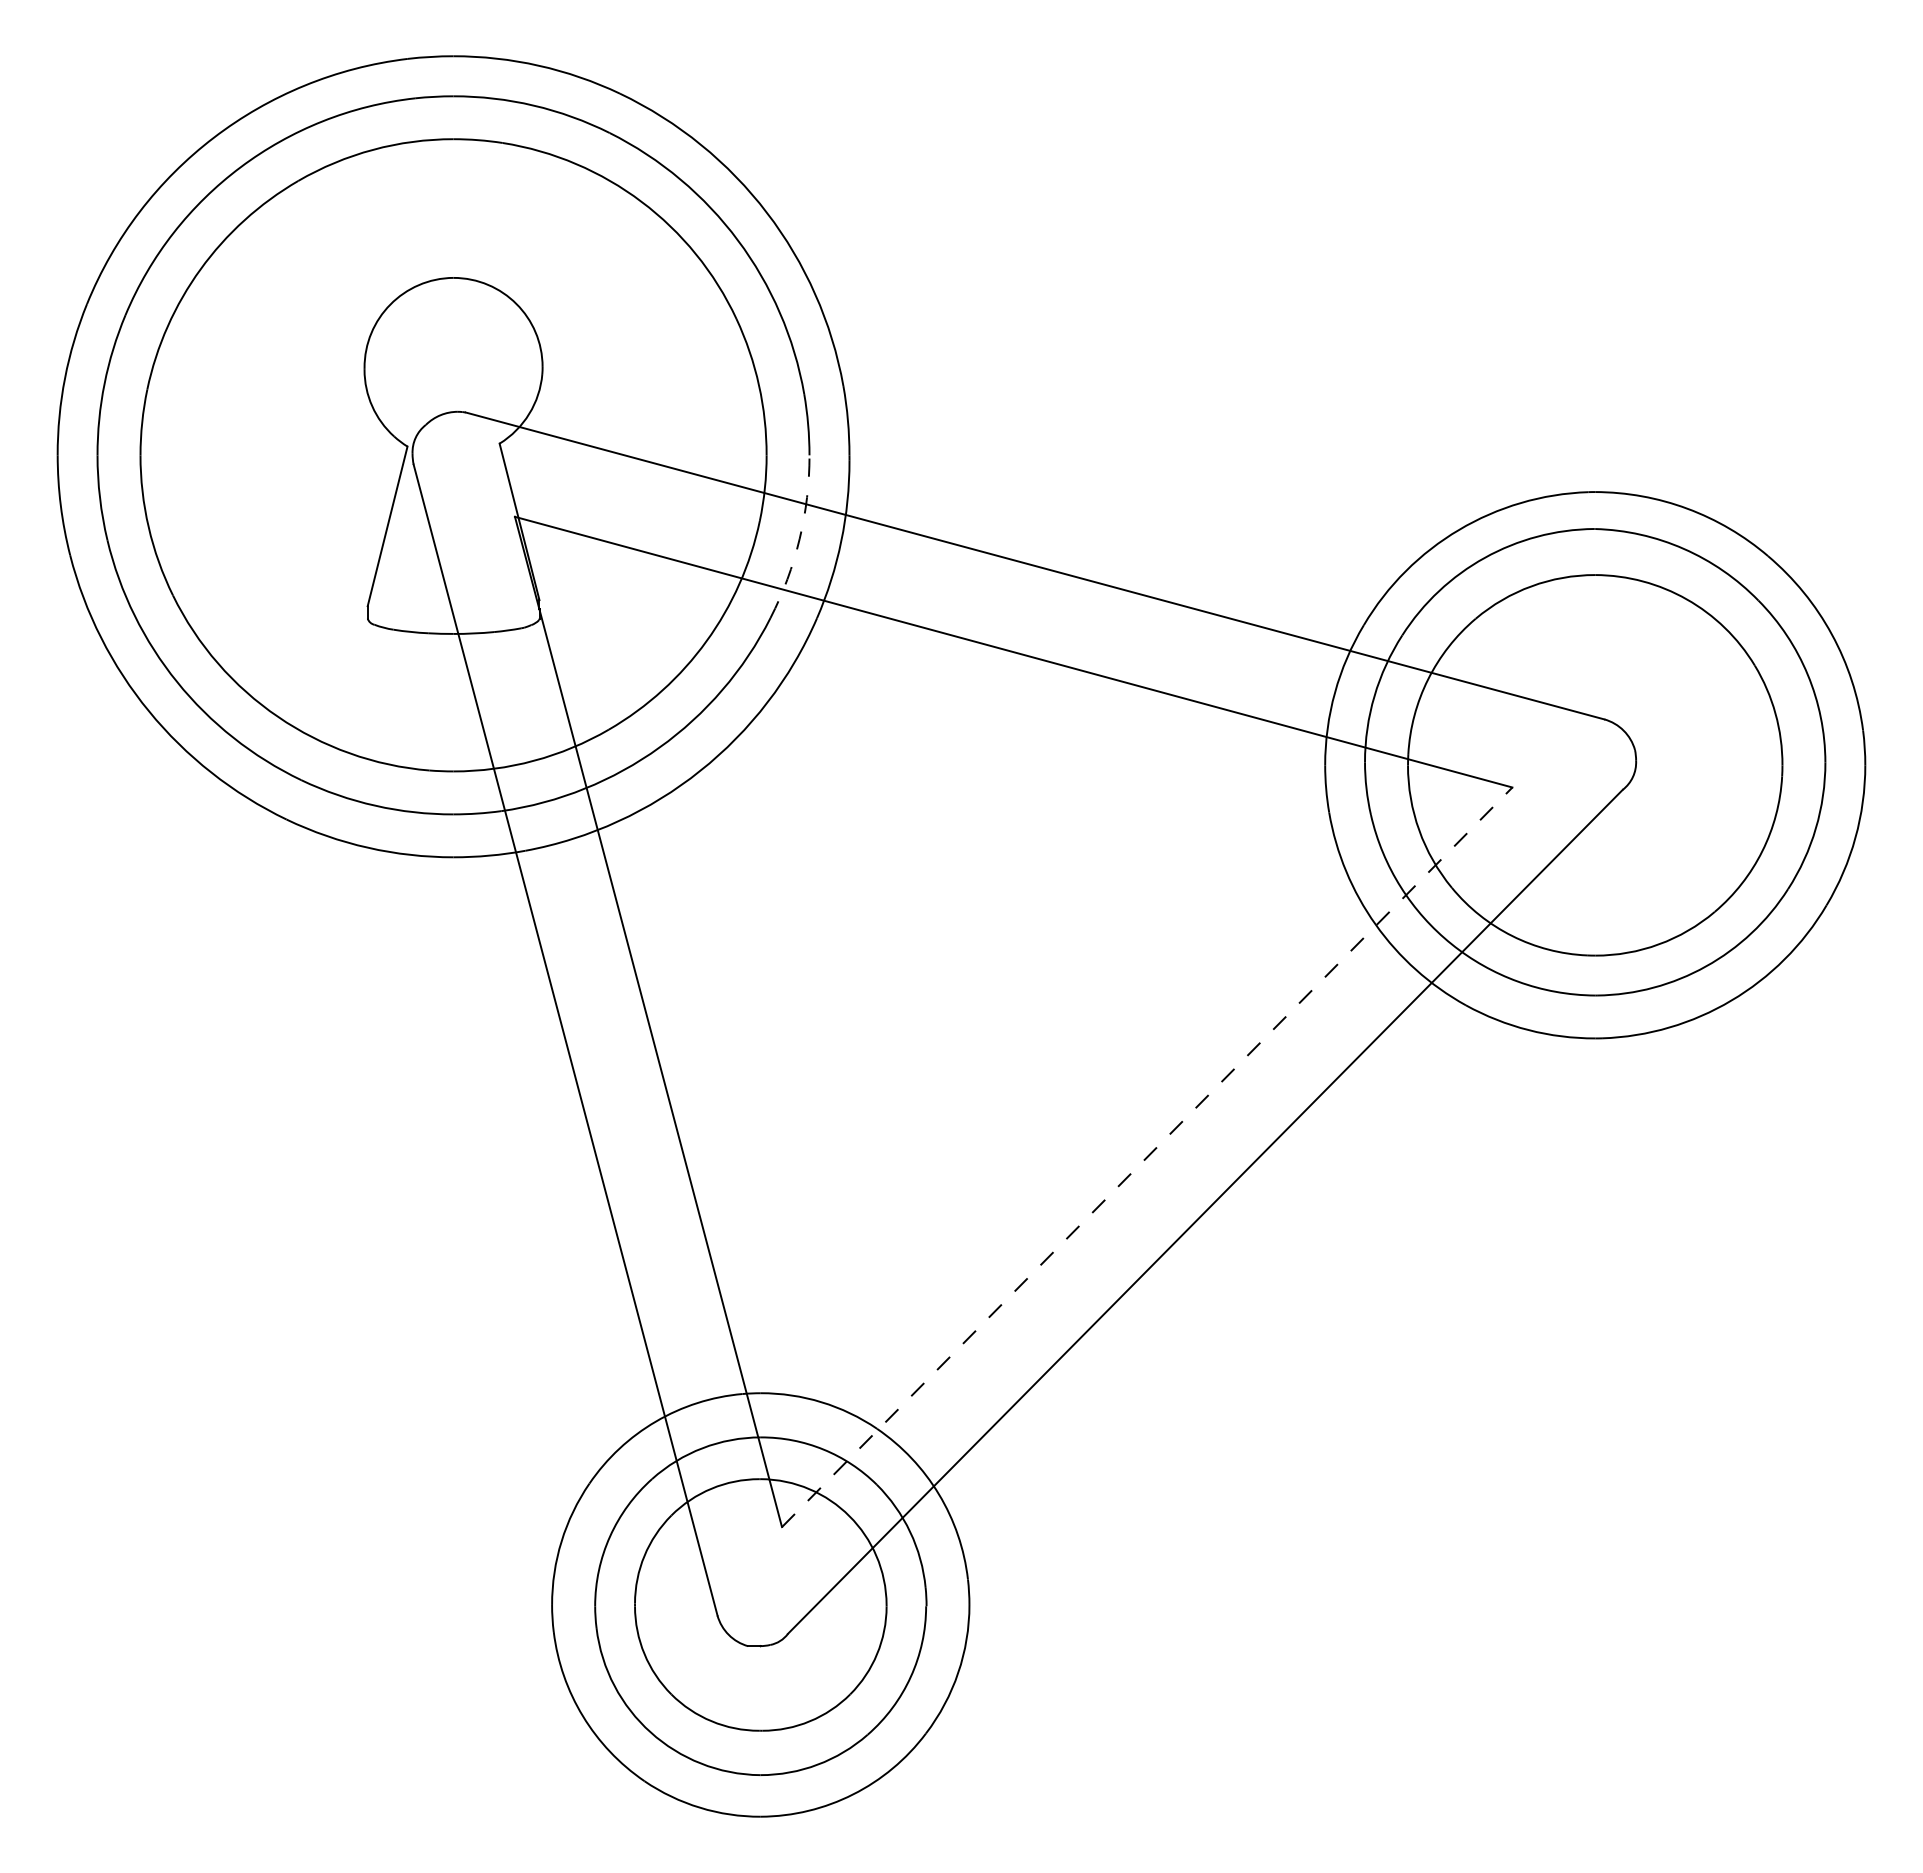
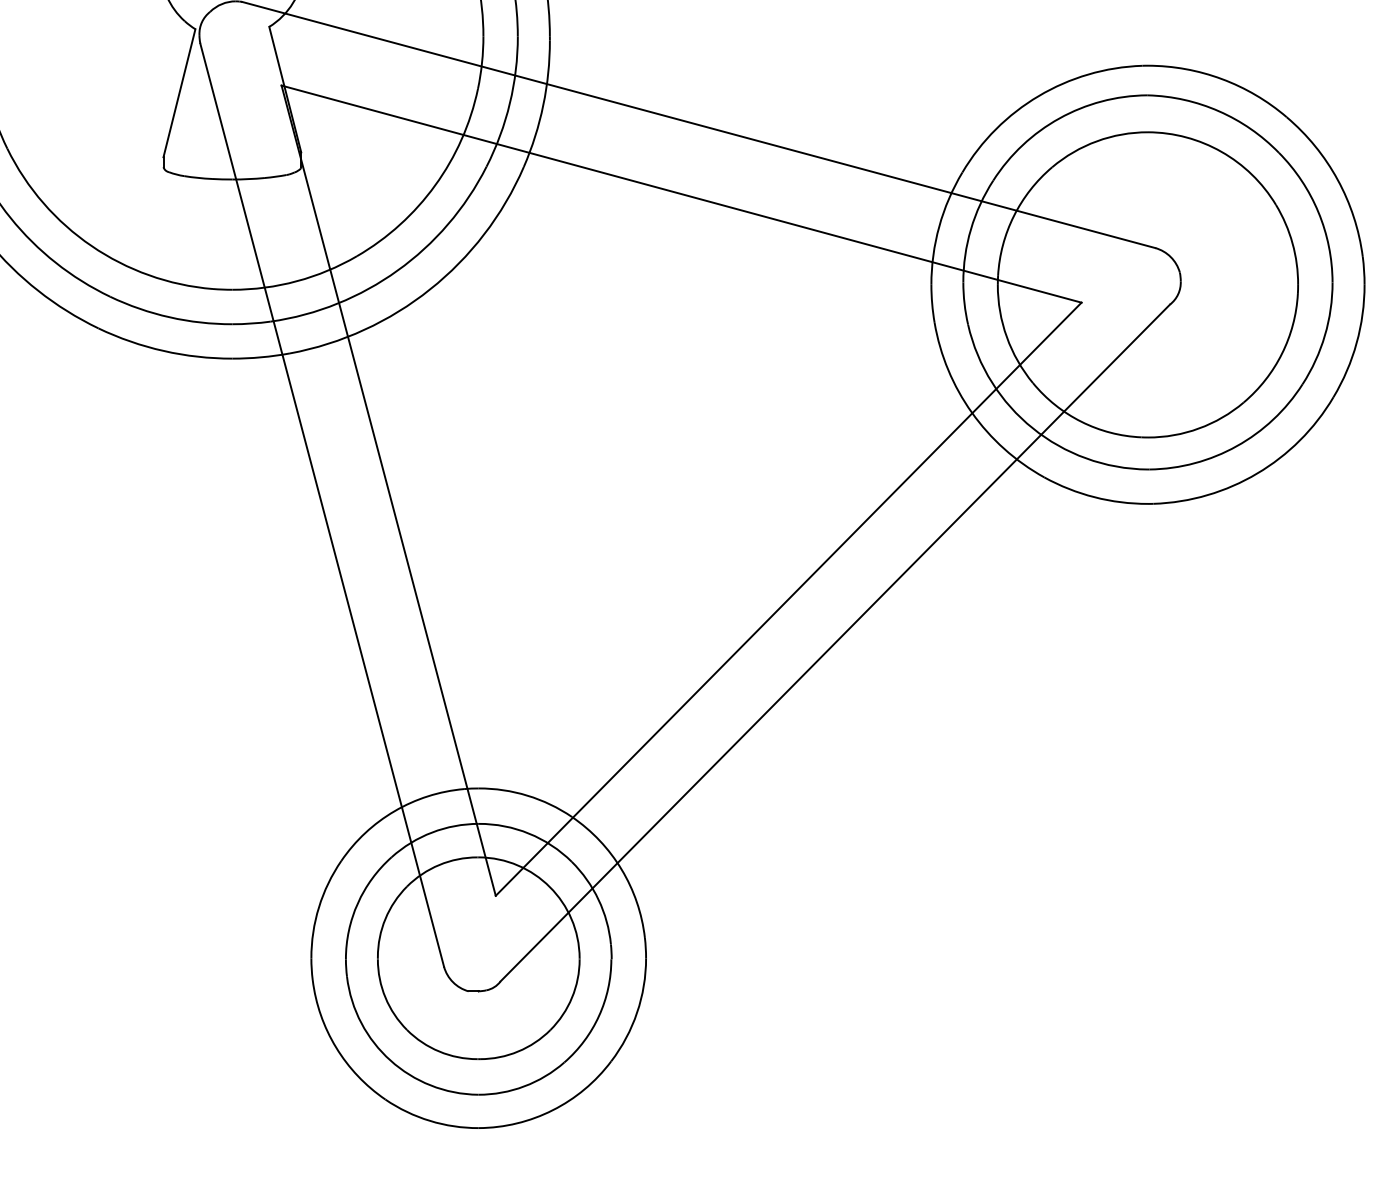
arc: (799, 538) -> (509, 102), dashed -> solid
line: (1147, 1157) -> (788, 599), dashed -> solid

